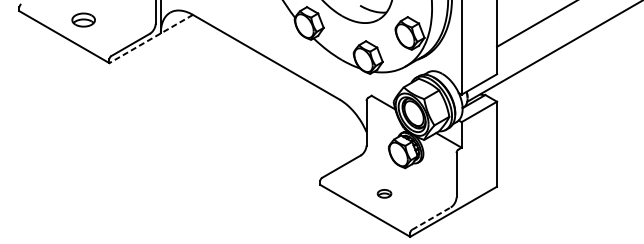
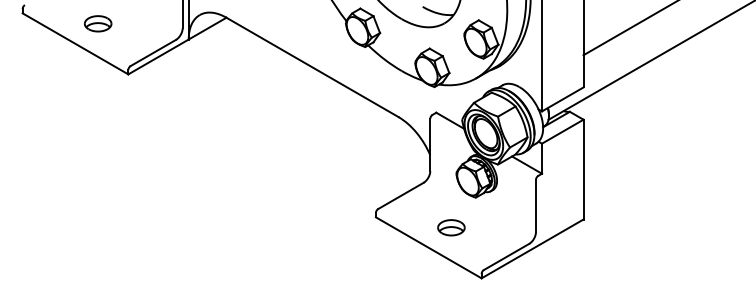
line: (151, 39) -> (177, 46), dashed -> solid
part: (384, 193) -> (451, 227), size x1.67
line: (431, 218) -> (506, 256), dashed -> solid

